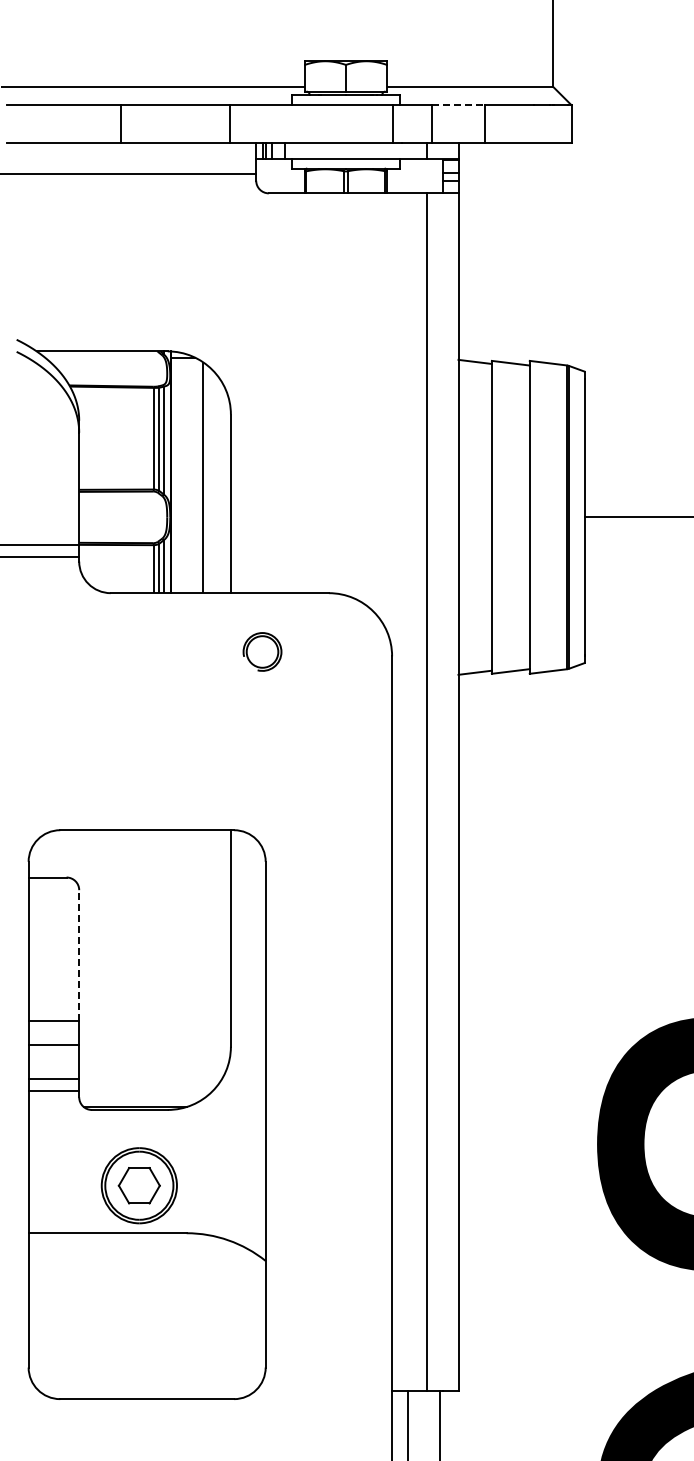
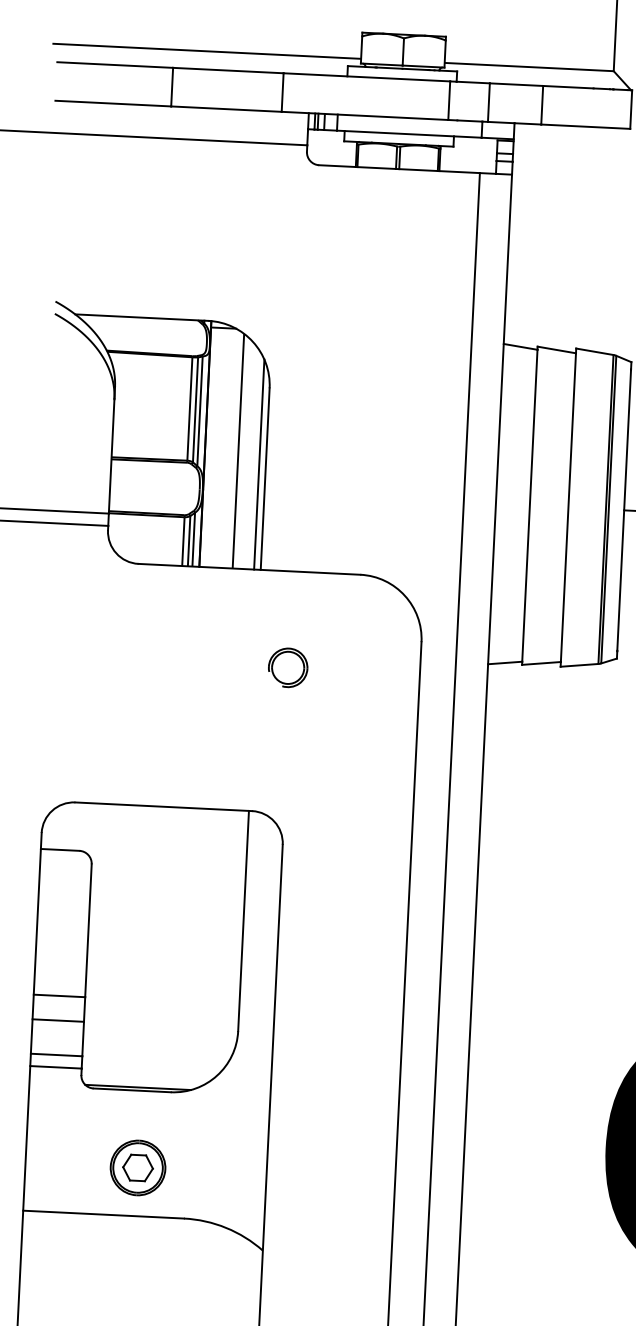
line: (459, 104) -> (517, 84), dashed -> solid
line: (224, 489) -> (259, 464), added
part: (262, 651) -> (288, 667), moved
line: (79, 954) -> (88, 929), dashed -> solid
part: (138, 1185) -> (137, 1167), size x0.71

